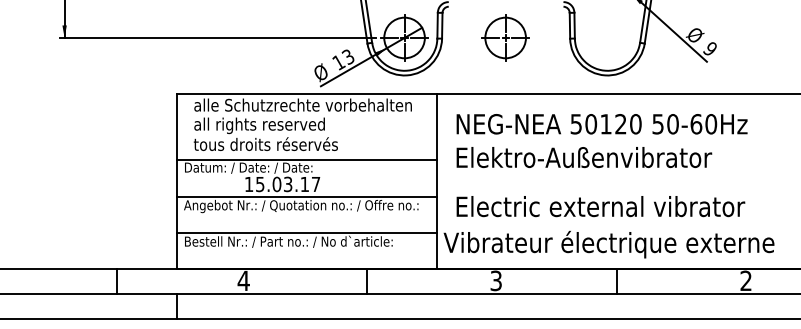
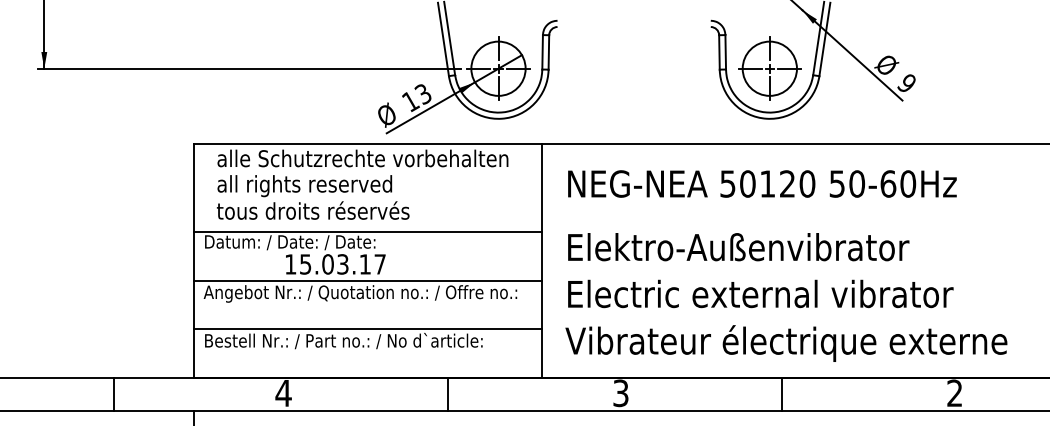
part: (505, 37) -> (769, 68), moved
text: (584, 157) -> (738, 247), moved
text: (608, 244) -> (785, 343), moved

